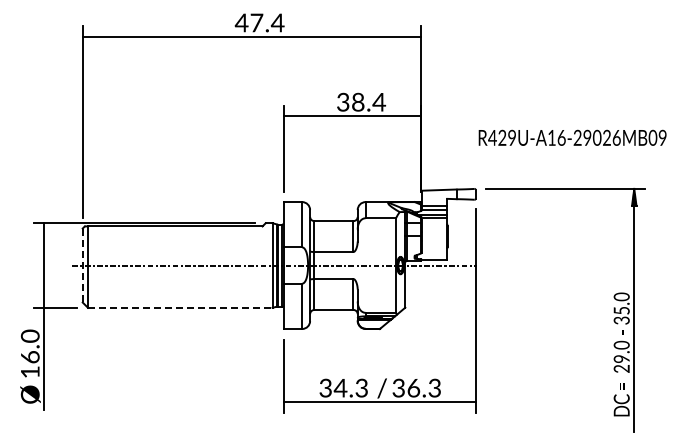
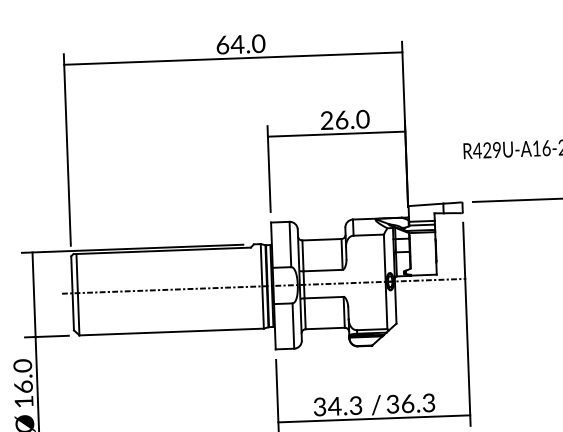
text: (259, 22) -> (240, 43), 47.4 -> 64.0
text: (361, 101) -> (345, 119), 38.4 -> 26.0
line: (82, 266) -> (72, 294), dashed -> solid
line: (180, 307) -> (171, 331), dashed -> solid

